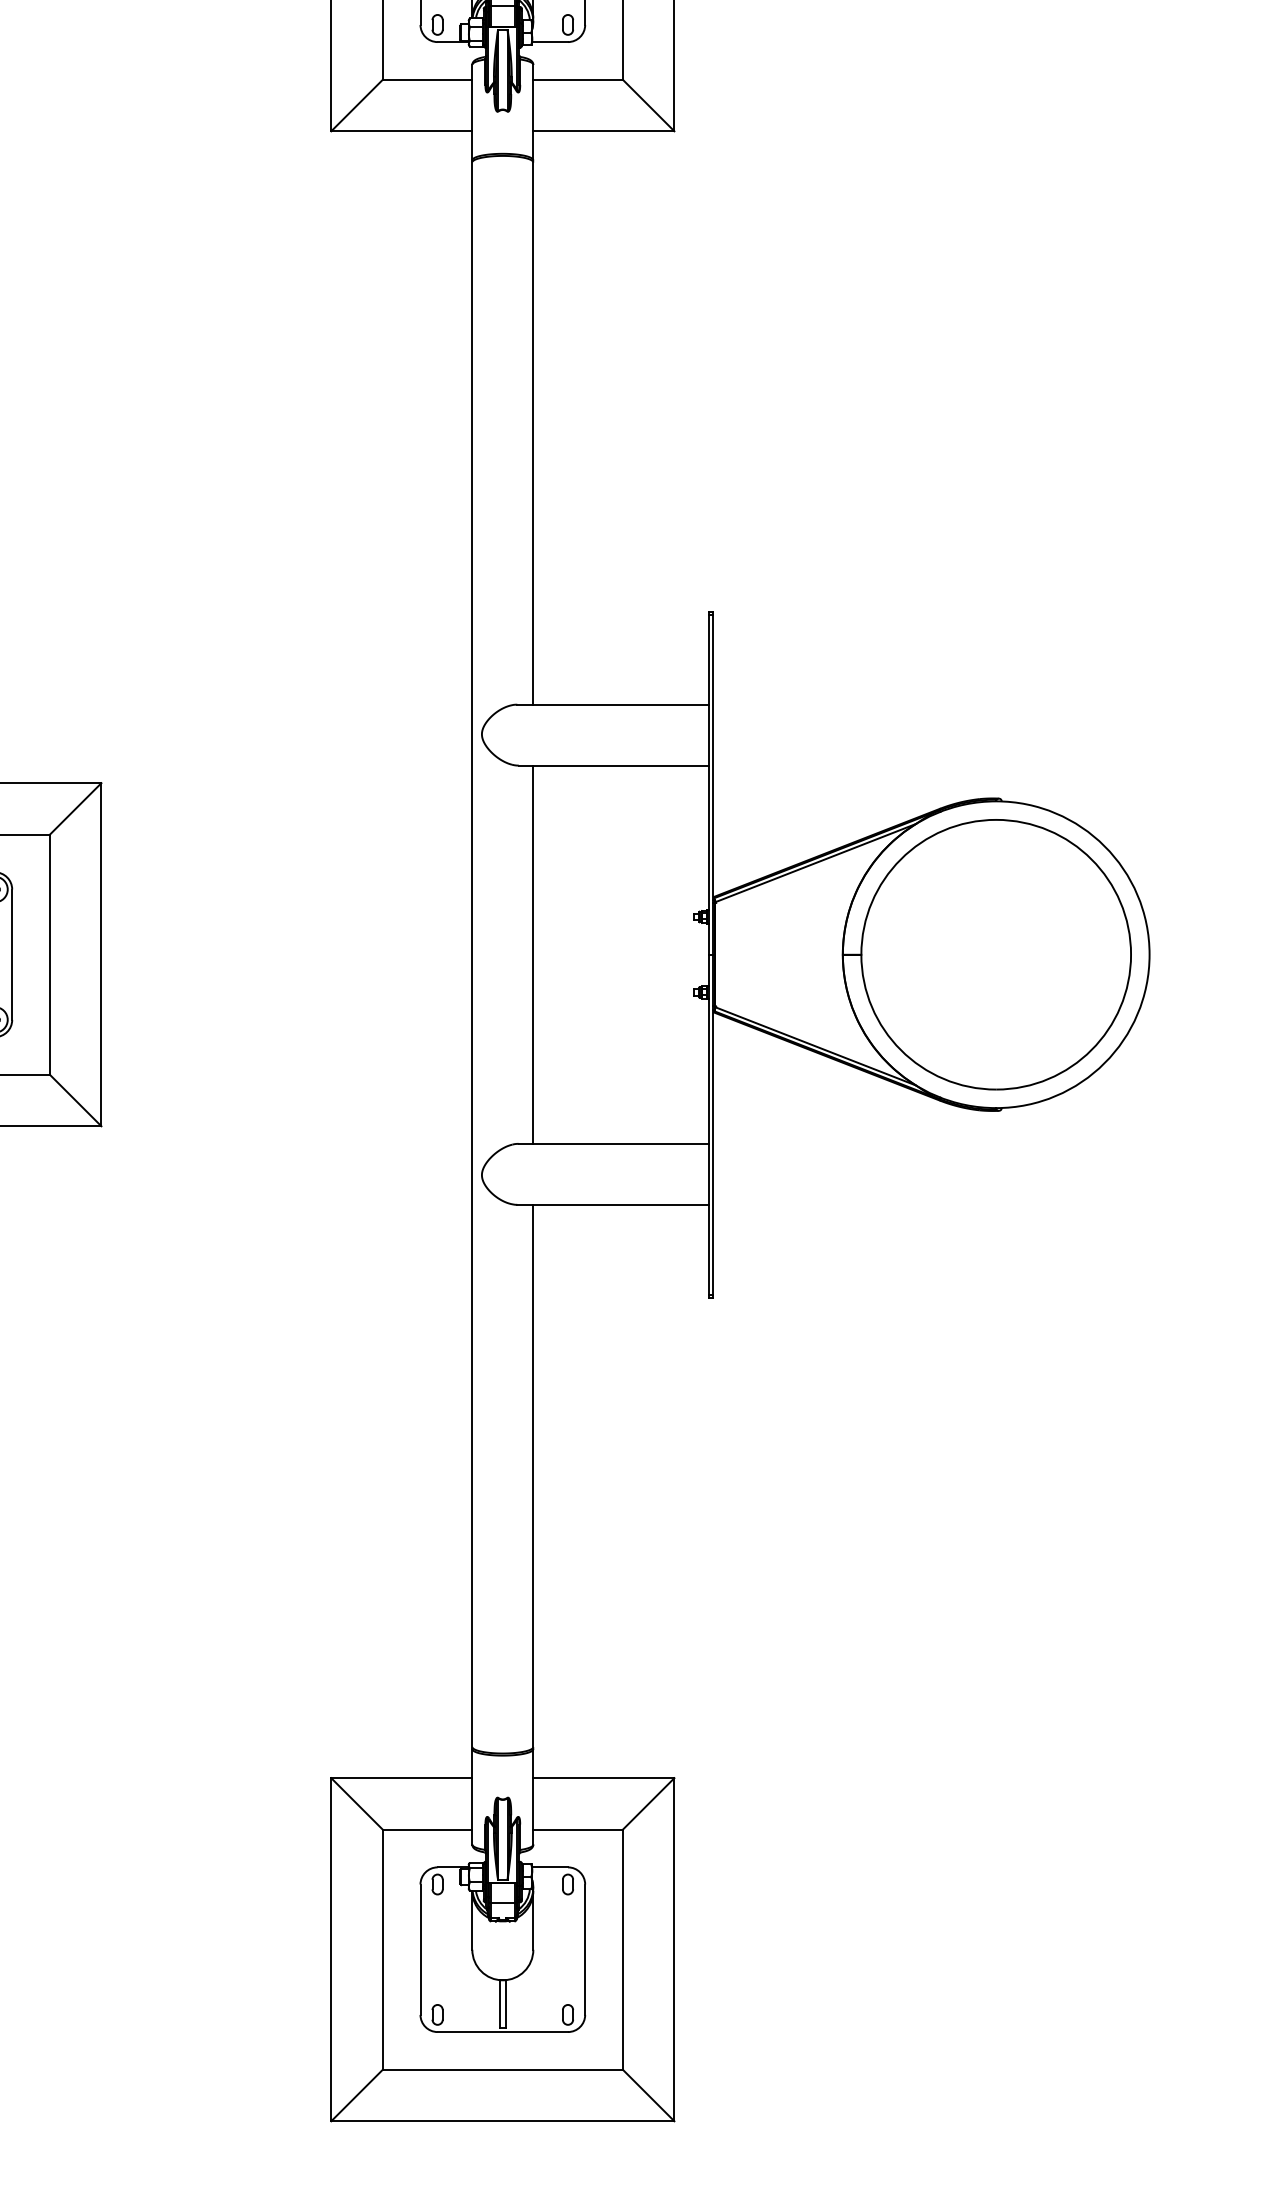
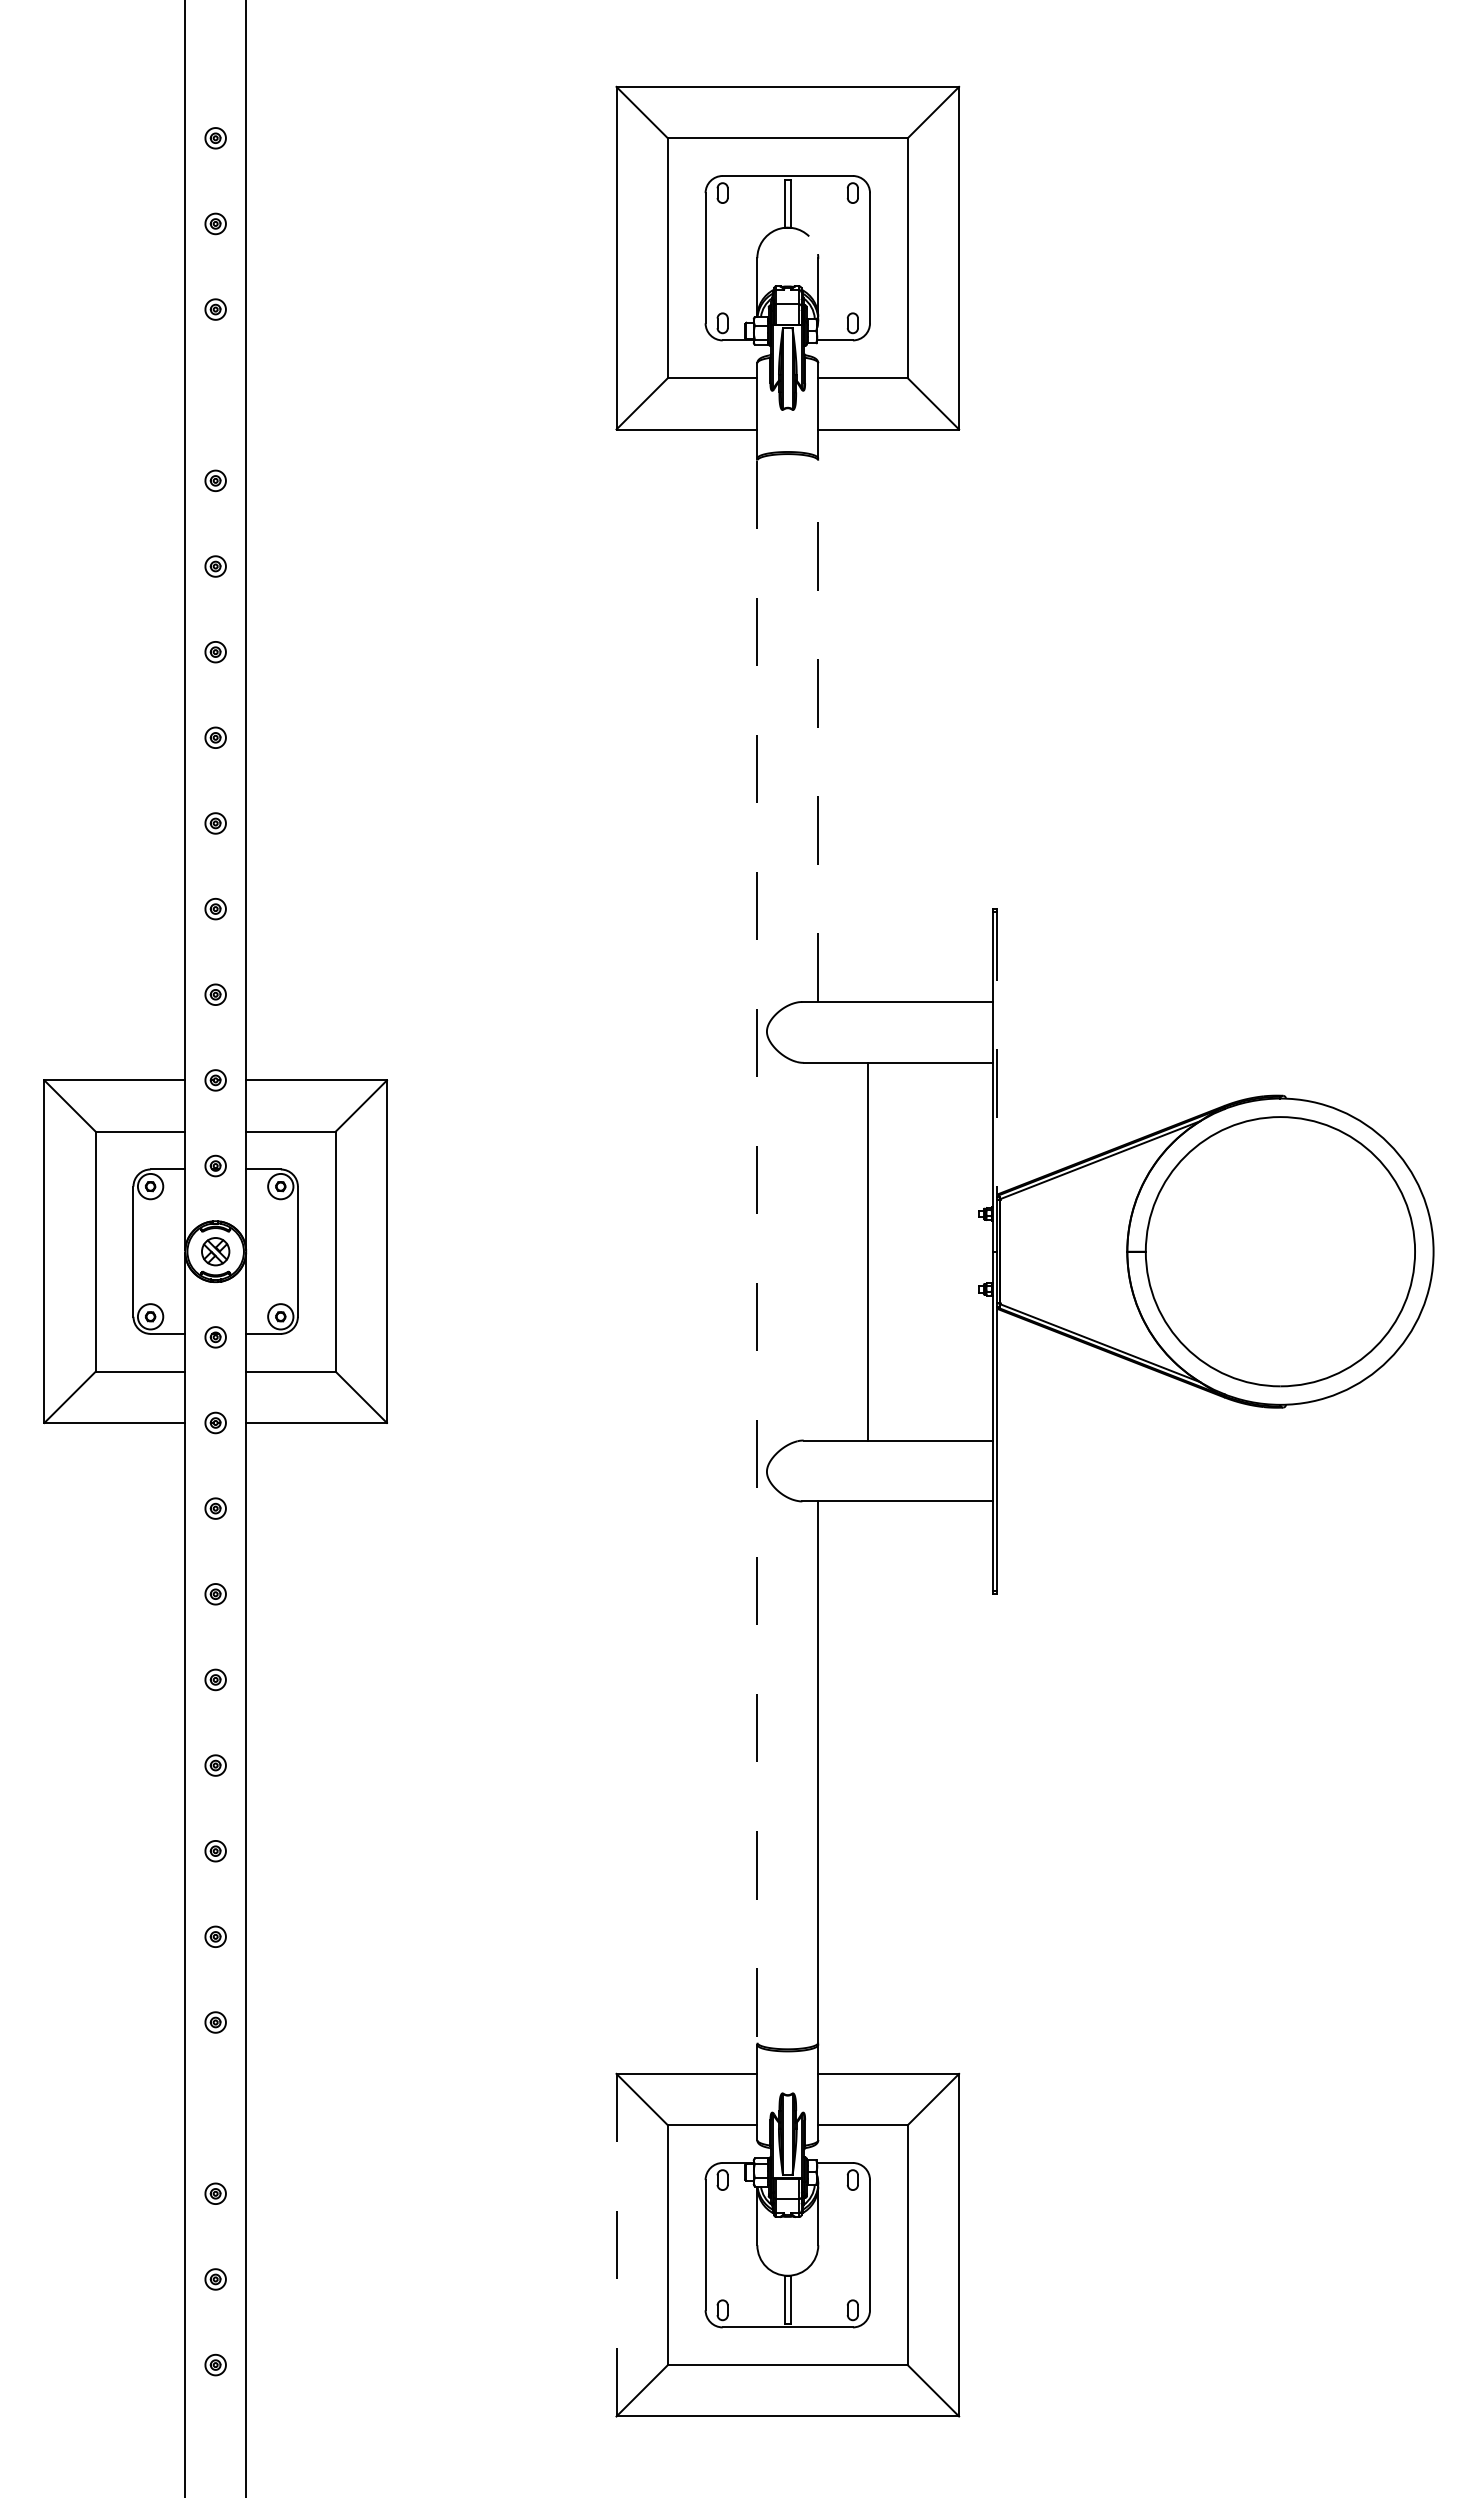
line: (533, 433) -> (818, 731), solid -> dashed
line: (712, 784) -> (997, 1081), solid -> dashed
line: (533, 954) -> (868, 1251), moved
line: (472, 955) -> (757, 1252), solid -> dashed
line: (331, 1950) -> (616, 2245), solid -> dashed

